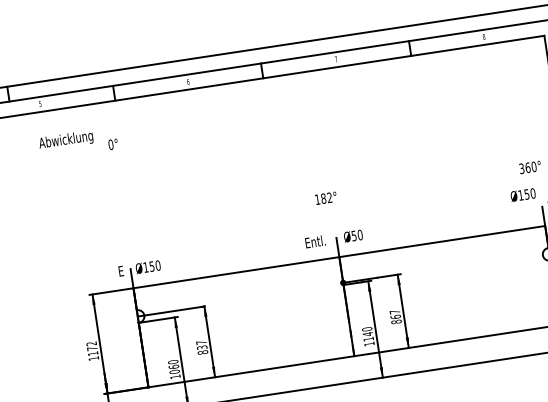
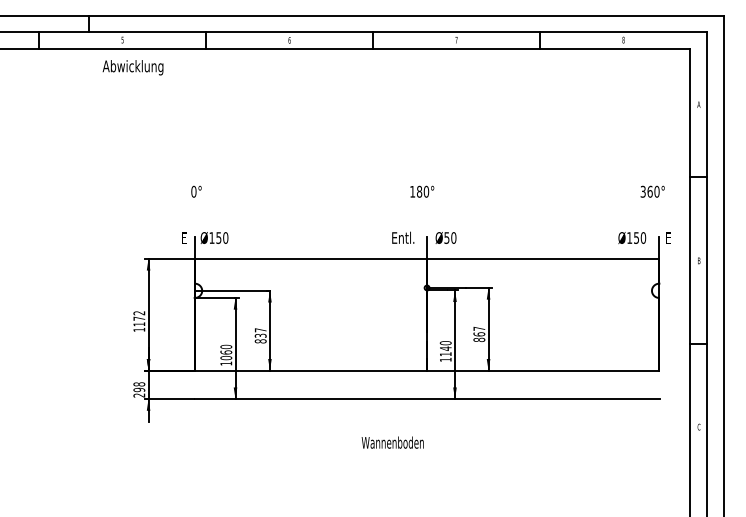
text: (65, 140) -> (132, 67), moved
text: (113, 144) -> (196, 191), moved
text: (523, 194) -> (632, 237), moved
text: (329, 197) -> (426, 191), 182° -> 180°

